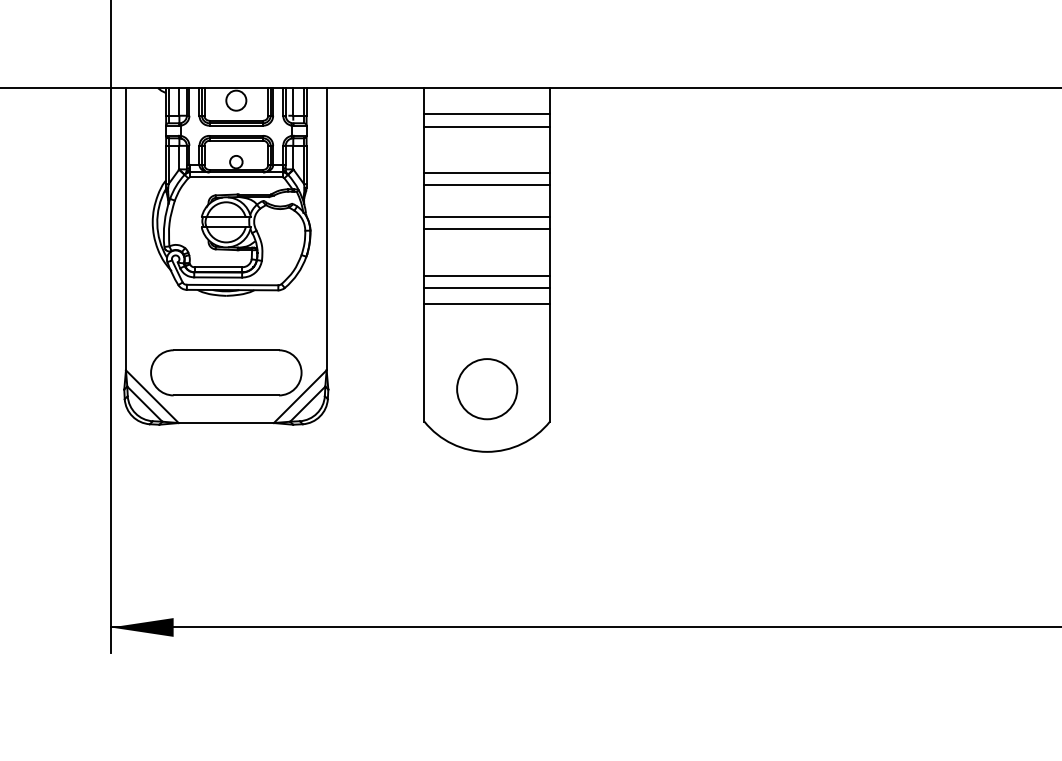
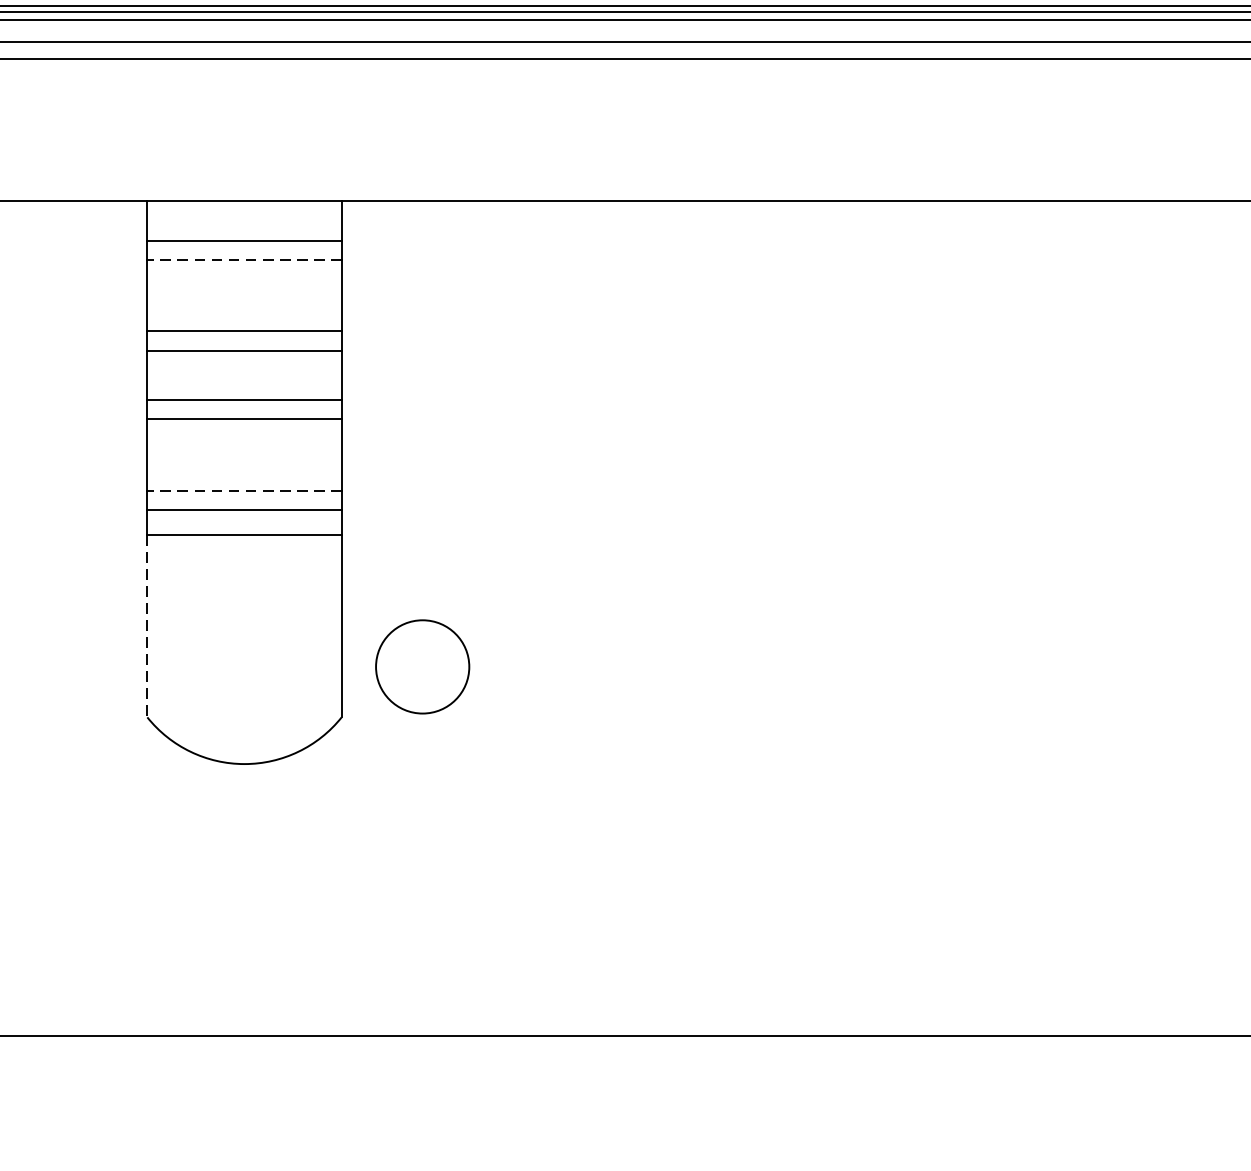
line: (487, 126) -> (244, 259), solid -> dashed
line: (487, 275) -> (244, 490), solid -> dashed
line: (424, 362) -> (147, 625), solid -> dashed
circle: (487, 389) -> (423, 667), moved

